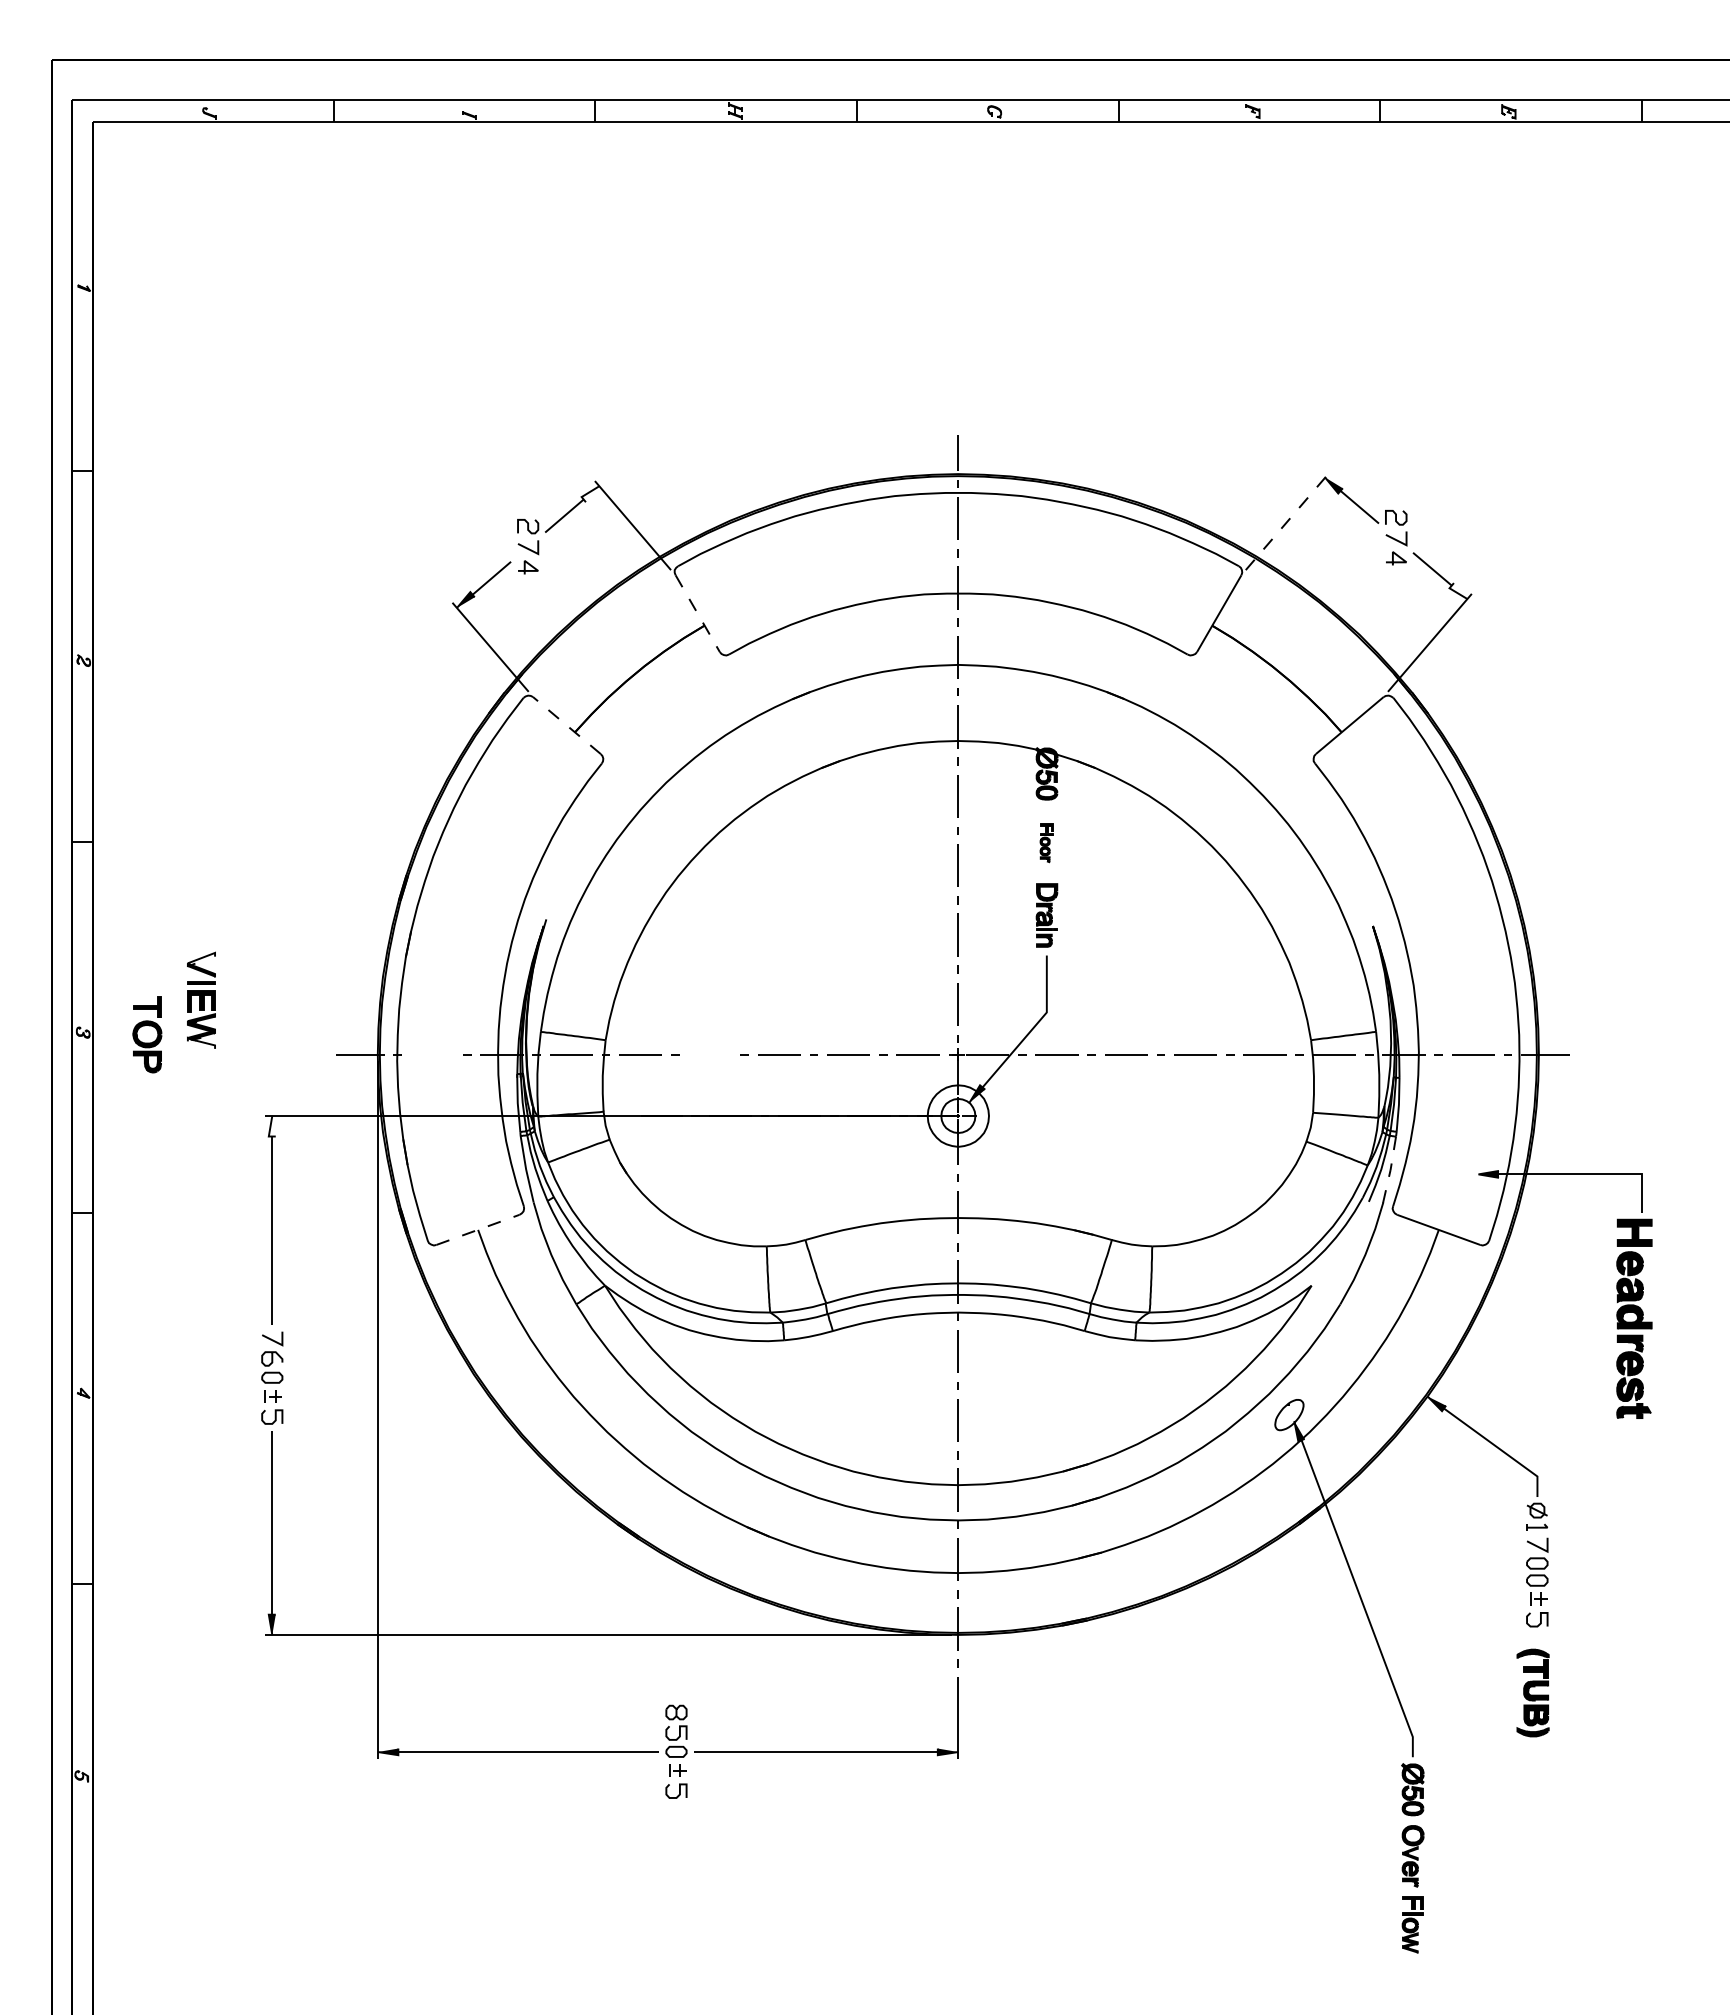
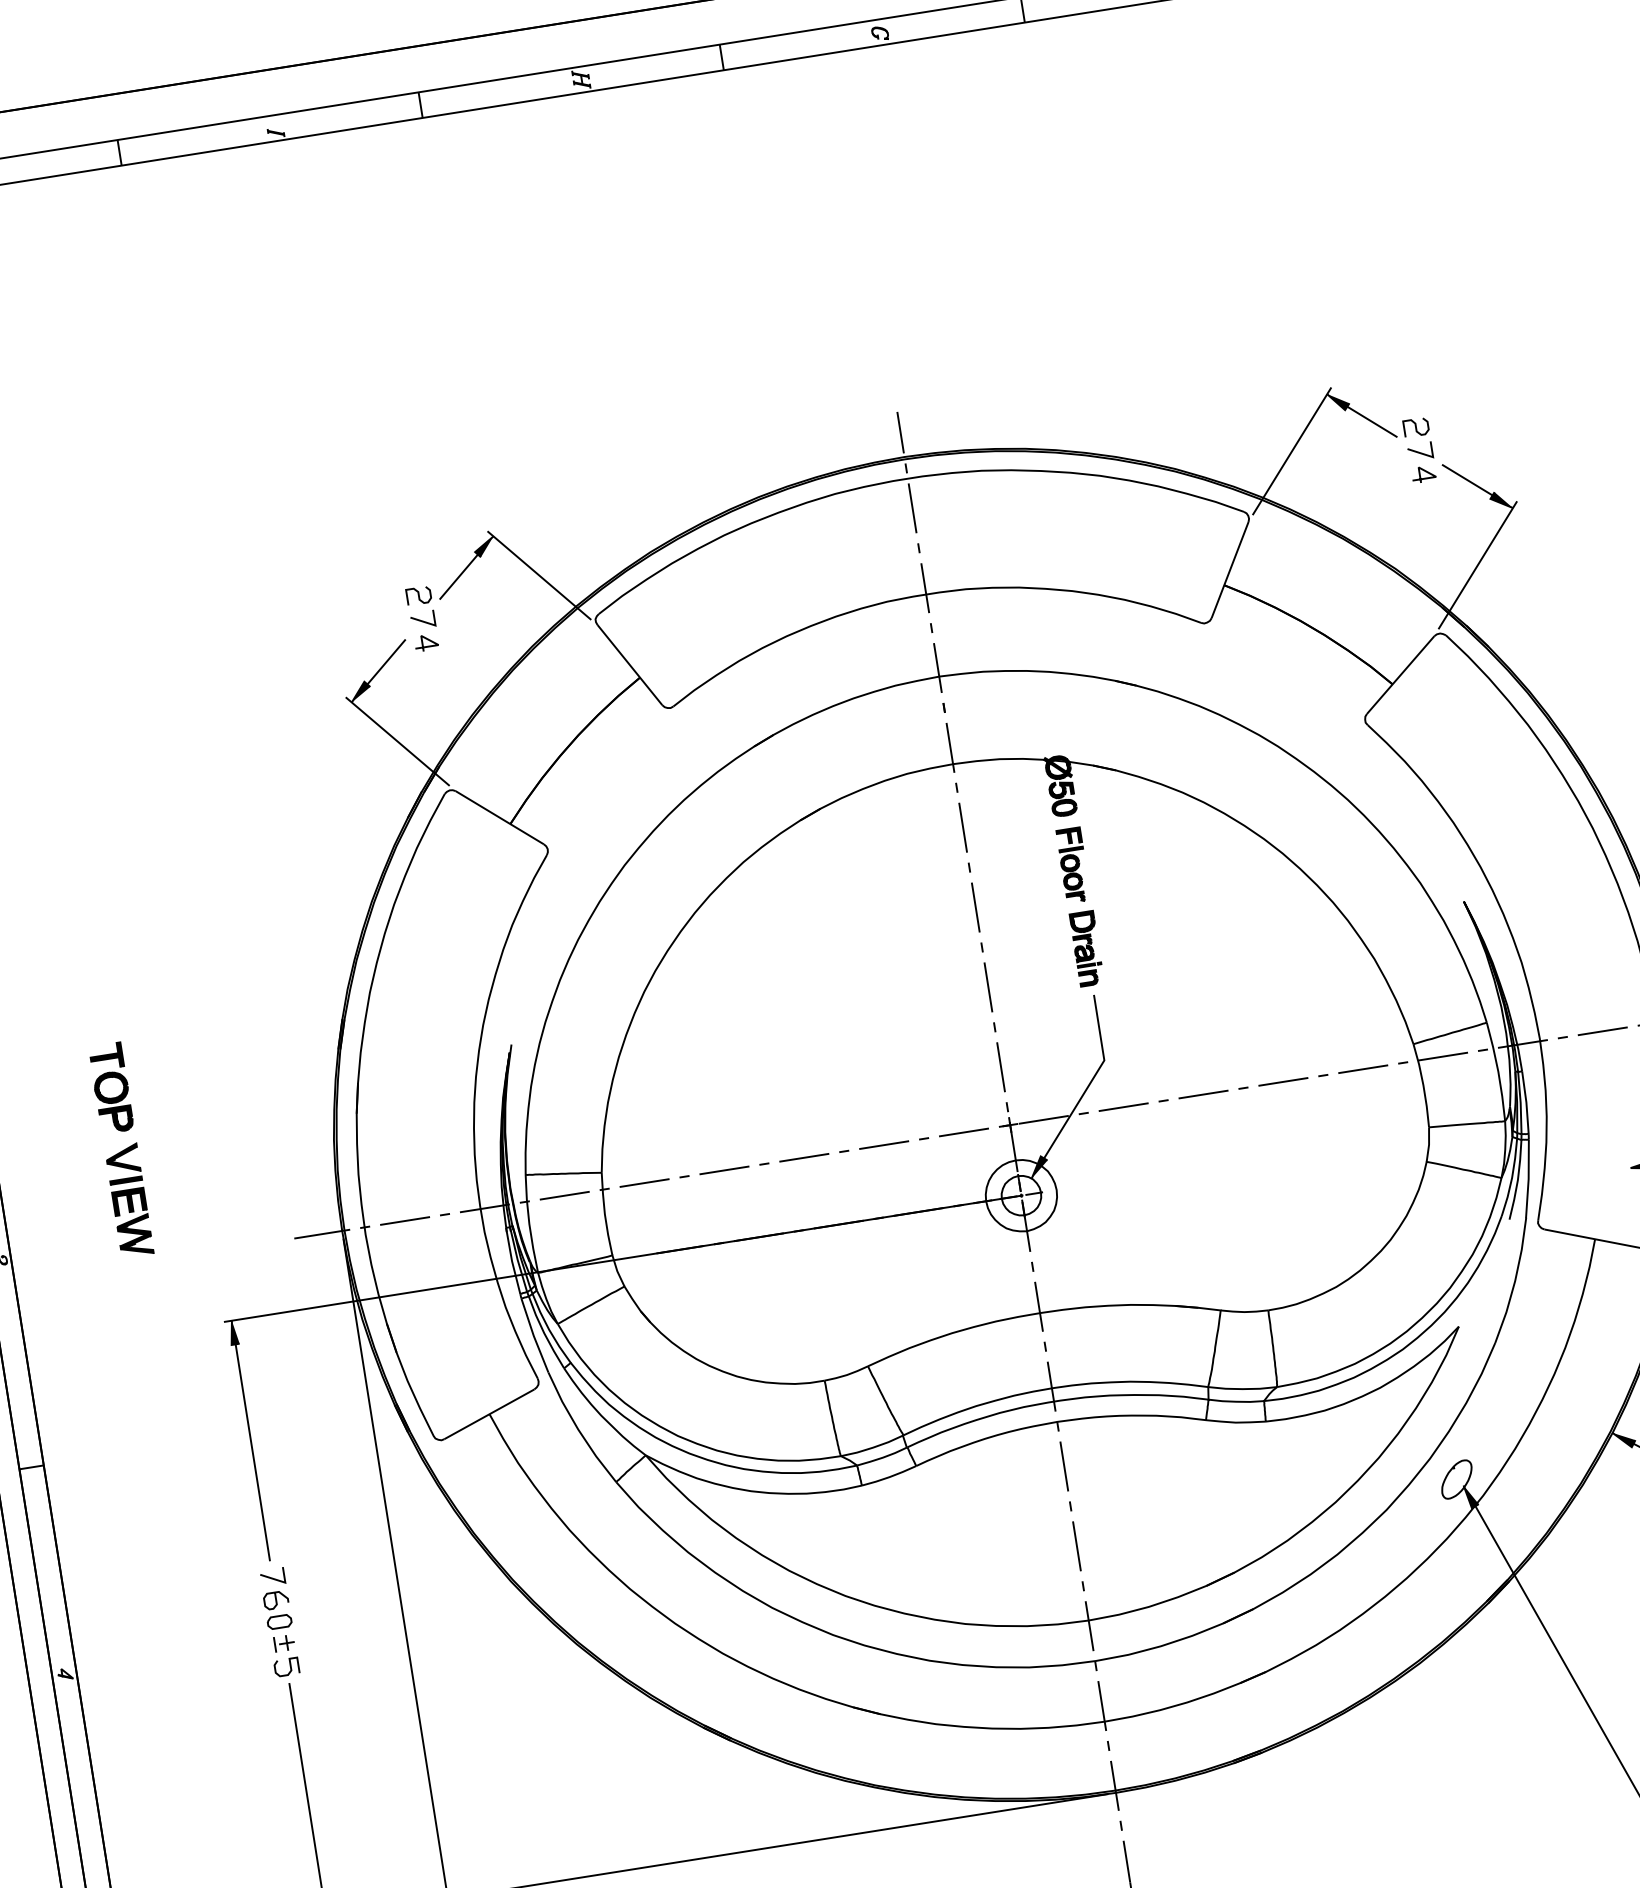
fill: (590, 494) -> (484, 547), added
line: (1288, 520) -> (1292, 450), dashed -> solid
fill: (1458, 591) -> (1501, 500), added
line: (697, 614) -> (629, 666), dashed -> solid
line: (566, 725) -> (499, 817), dashed -> solid
part: (1046, 843) -> (1073, 866), size x1.67
fill: (201, 958) -> (121, 1152), added
part: (147, 1034) -> (111, 1087), moved
fill: (201, 1042) -> (137, 1249), added
line: (432, 1054) -> (405, 1220), added
line: (709, 1054) -> (723, 1170), added
fill: (271, 1125) -> (232, 1331), added
line: (1390, 1170) -> (1528, 1179), dashed -> solid
line: (478, 1229) -> (489, 1413), dashed -> solid

